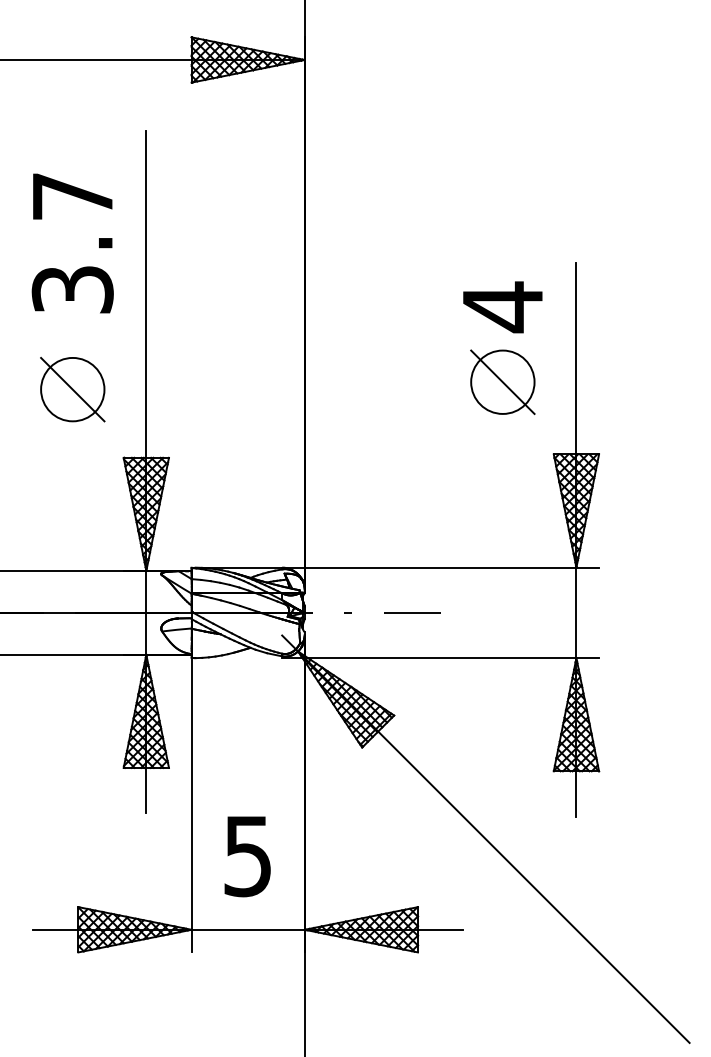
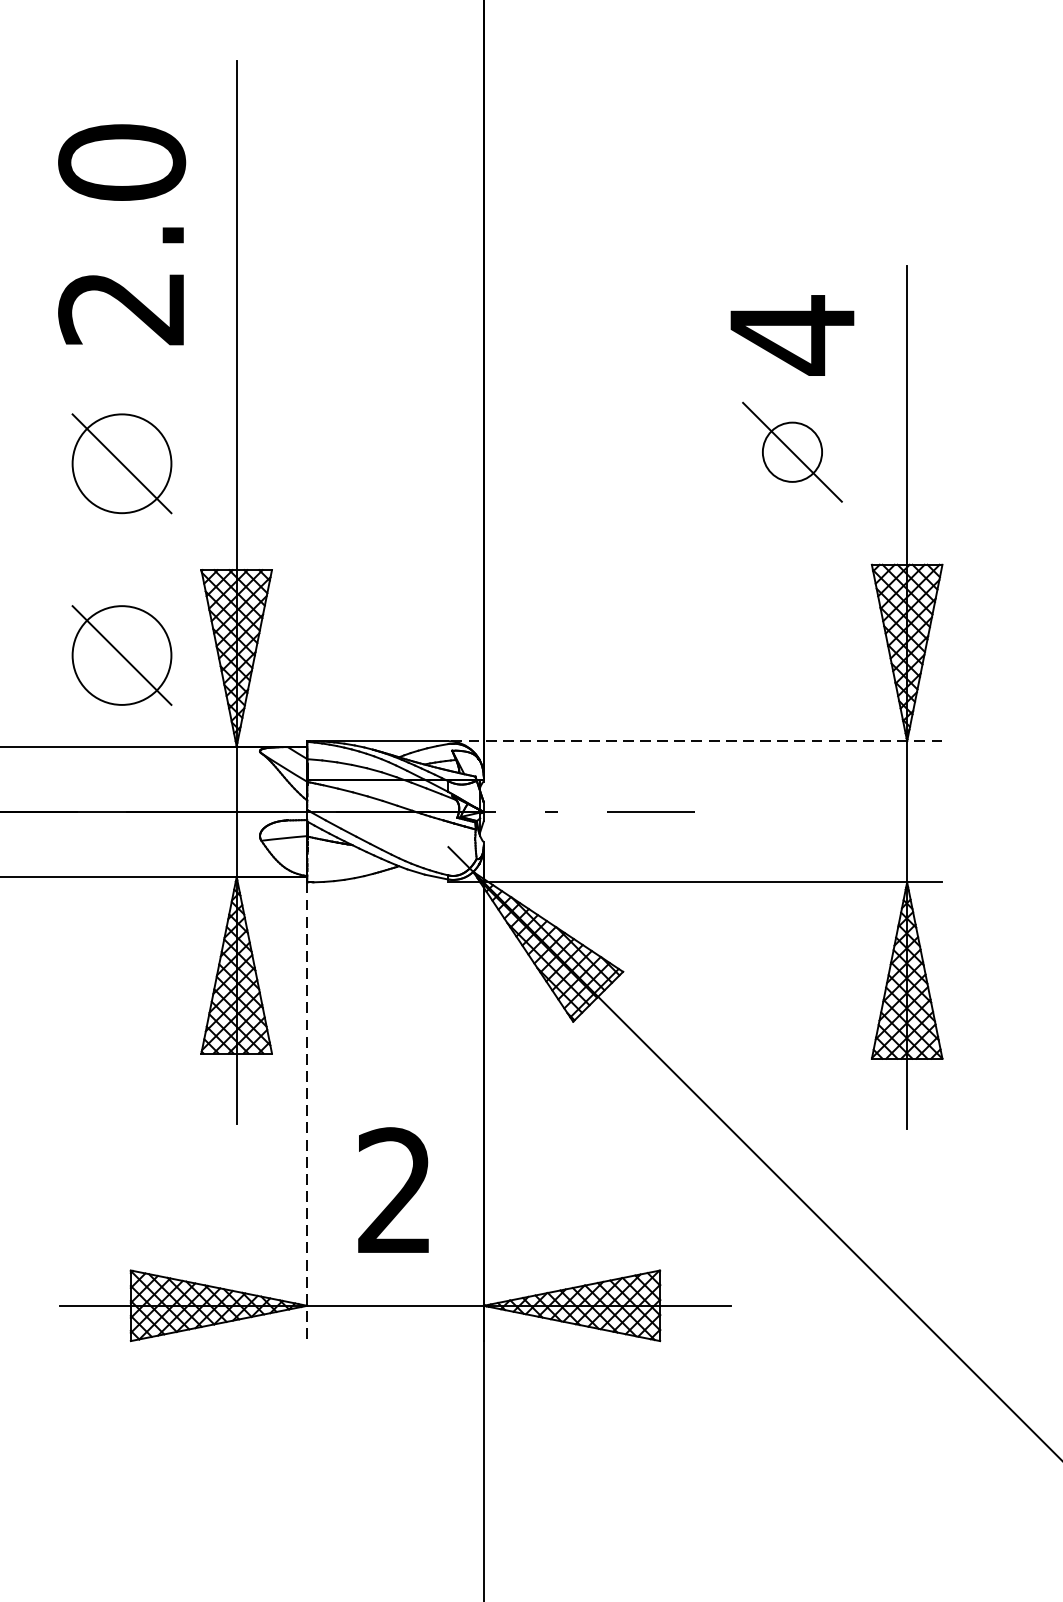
text: (72, 242) -> (121, 234), 3.7 -> 2.0
circle: (502, 381) -> (791, 451), size x0.6
part: (72, 512) -> (121, 655), added
line: (440, 567) -> (695, 741), solid -> dashed
line: (191, 805) -> (307, 1112), solid -> dashed
text: (247, 856) -> (394, 1191), 5 -> 2

